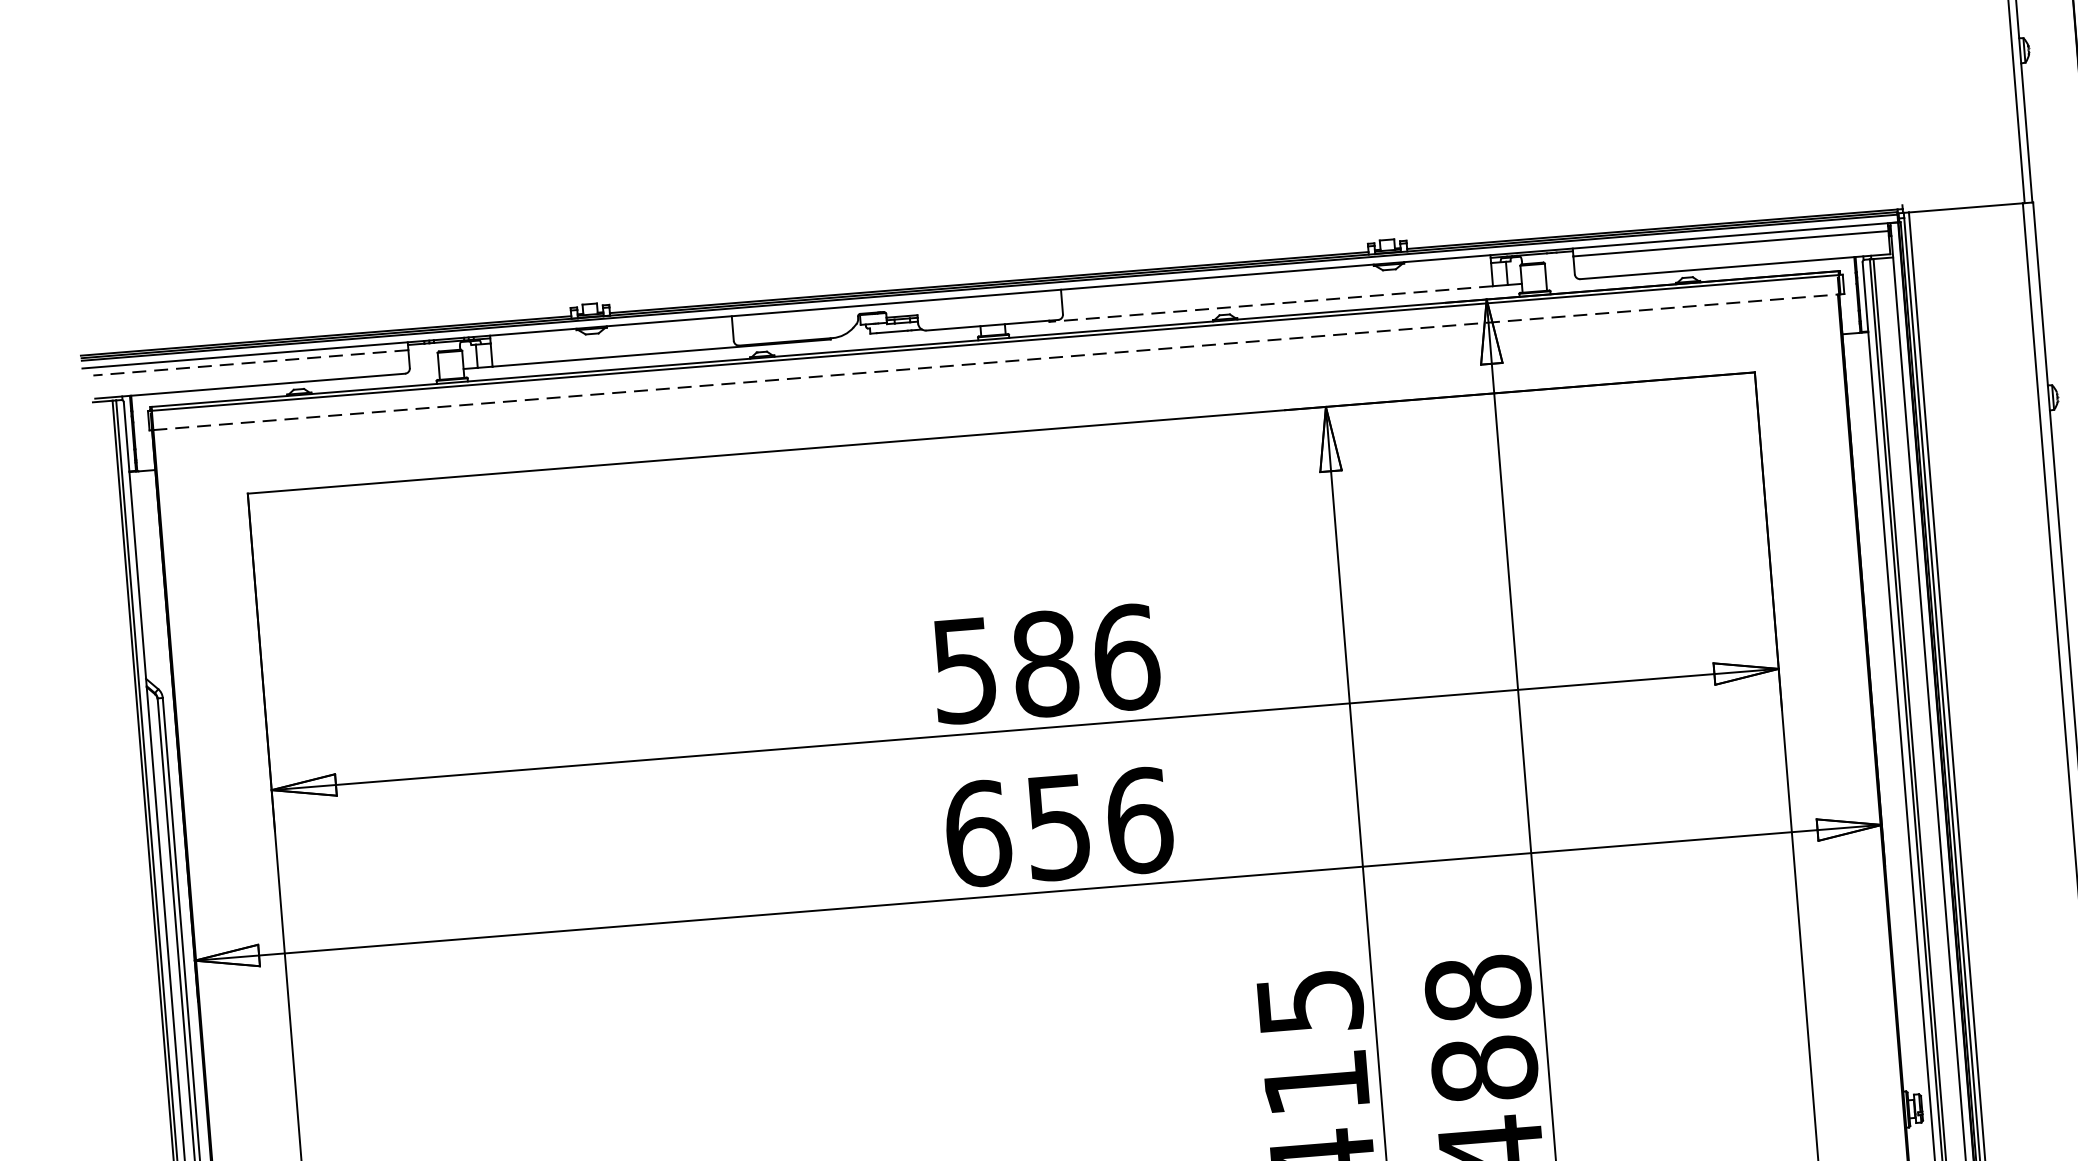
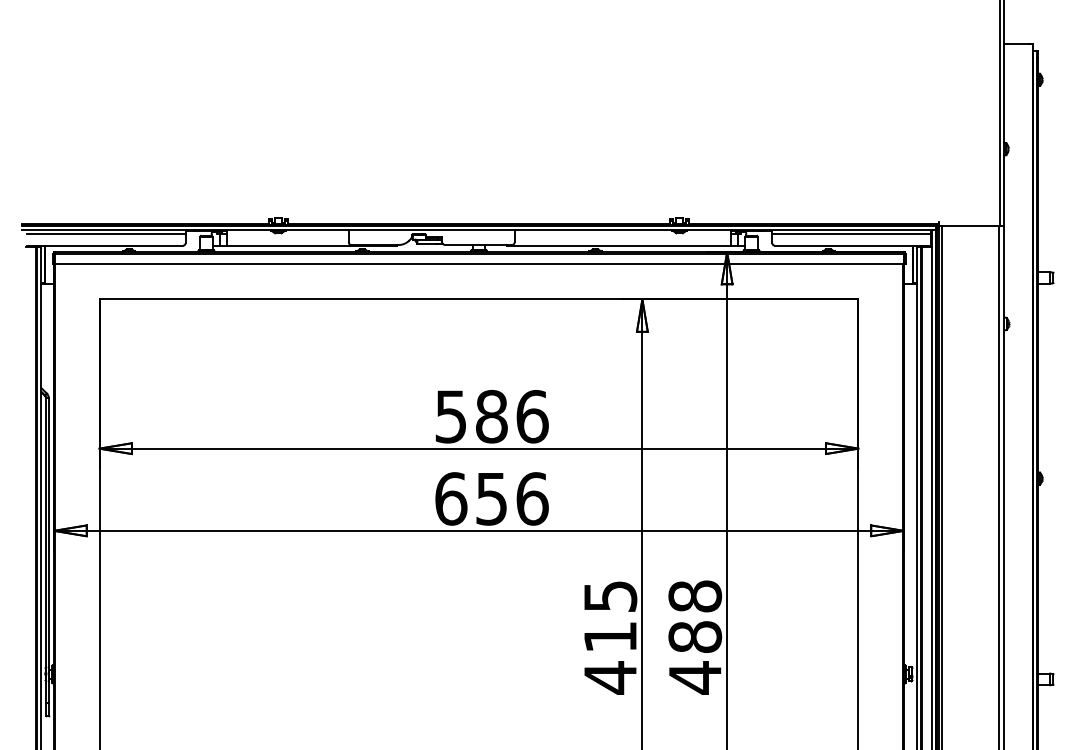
line: (1271, 303) -> (619, 245), dashed -> solid
line: (996, 361) -> (479, 263), dashed -> solid
line: (249, 363) -> (105, 234), dashed -> solid

